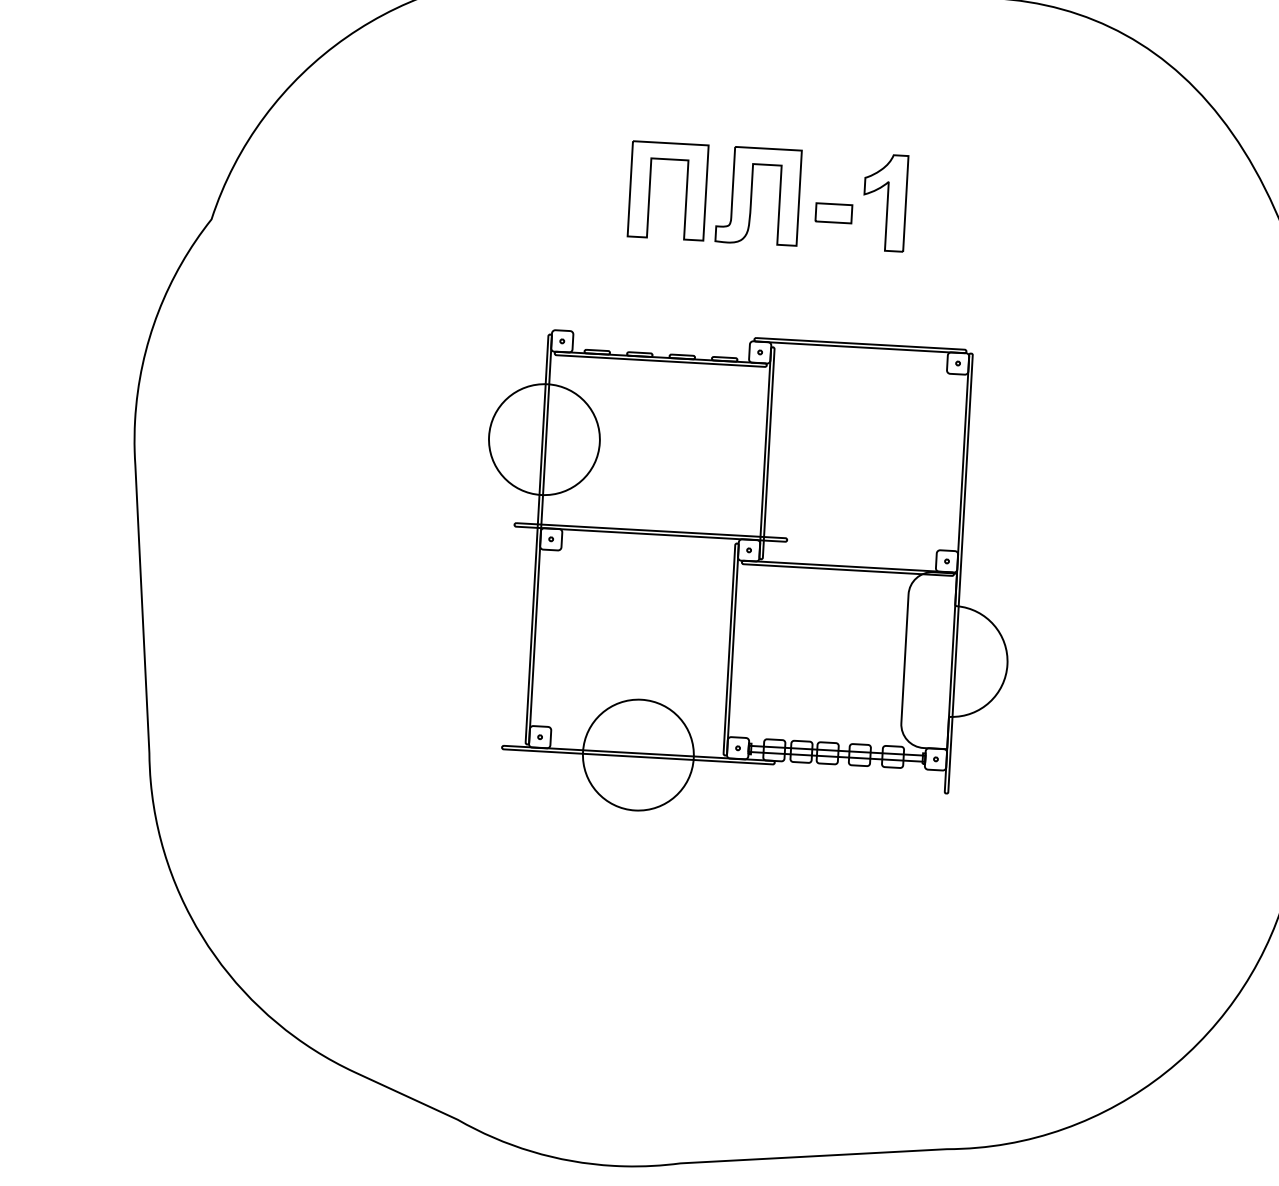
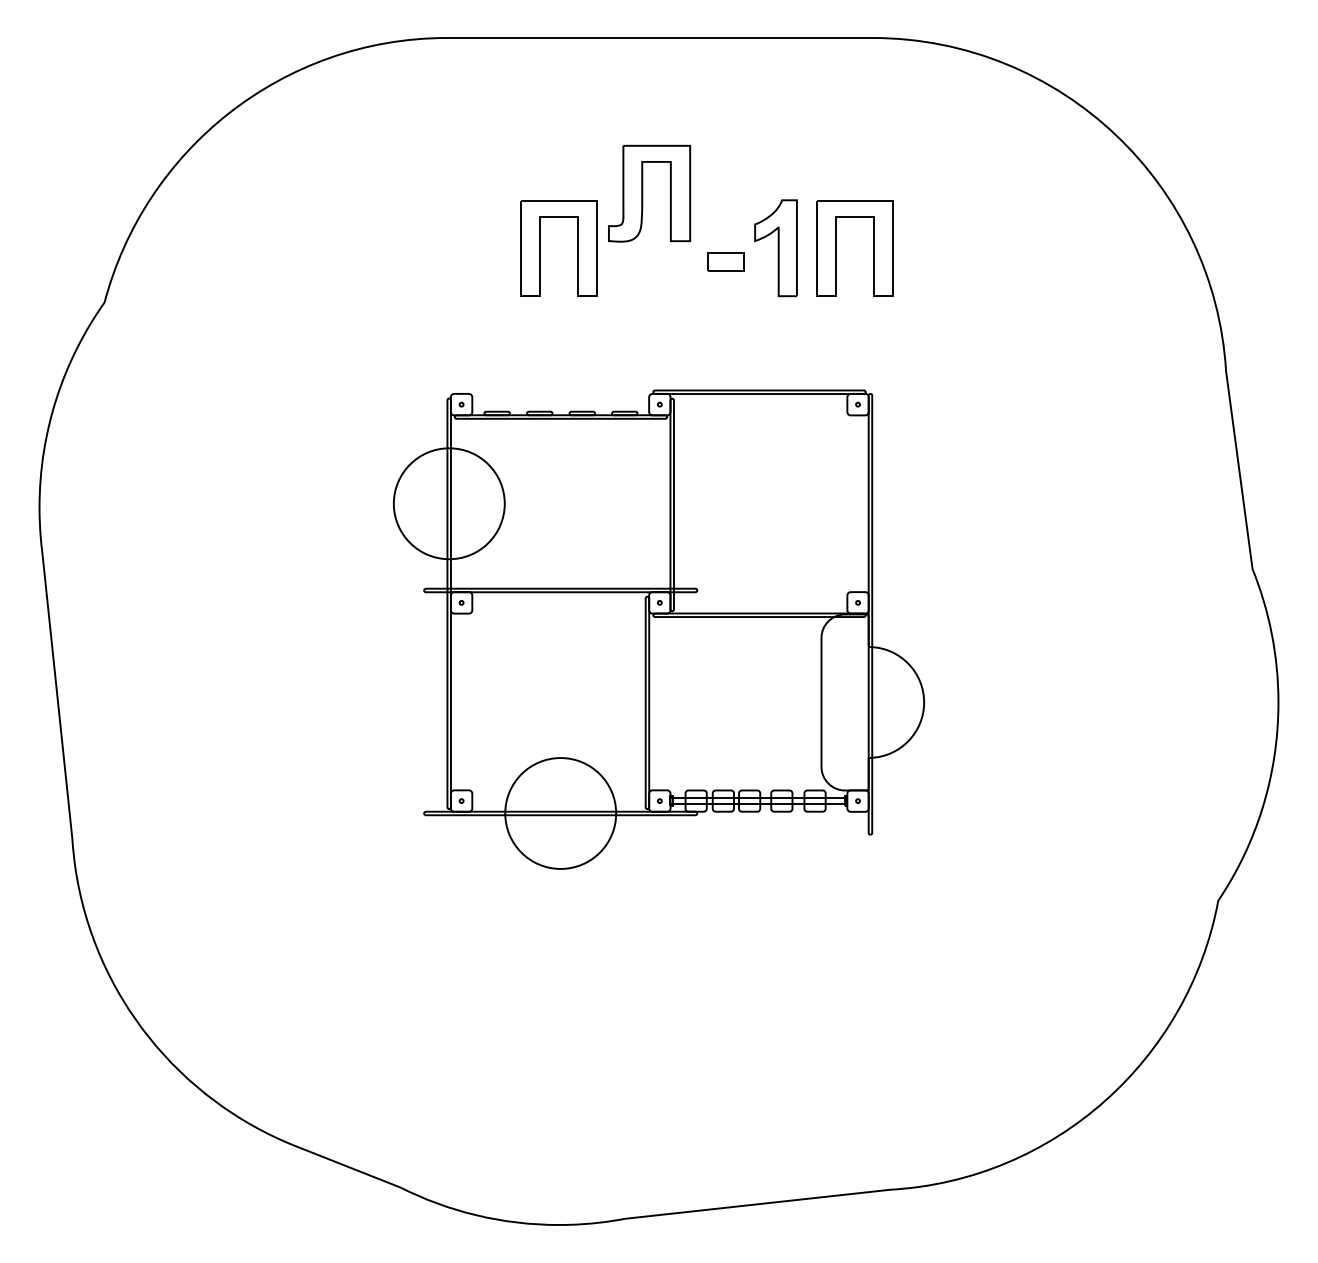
part: (758, 195) -> (649, 193), moved
part: (945, 206) -> (836, 248), added

